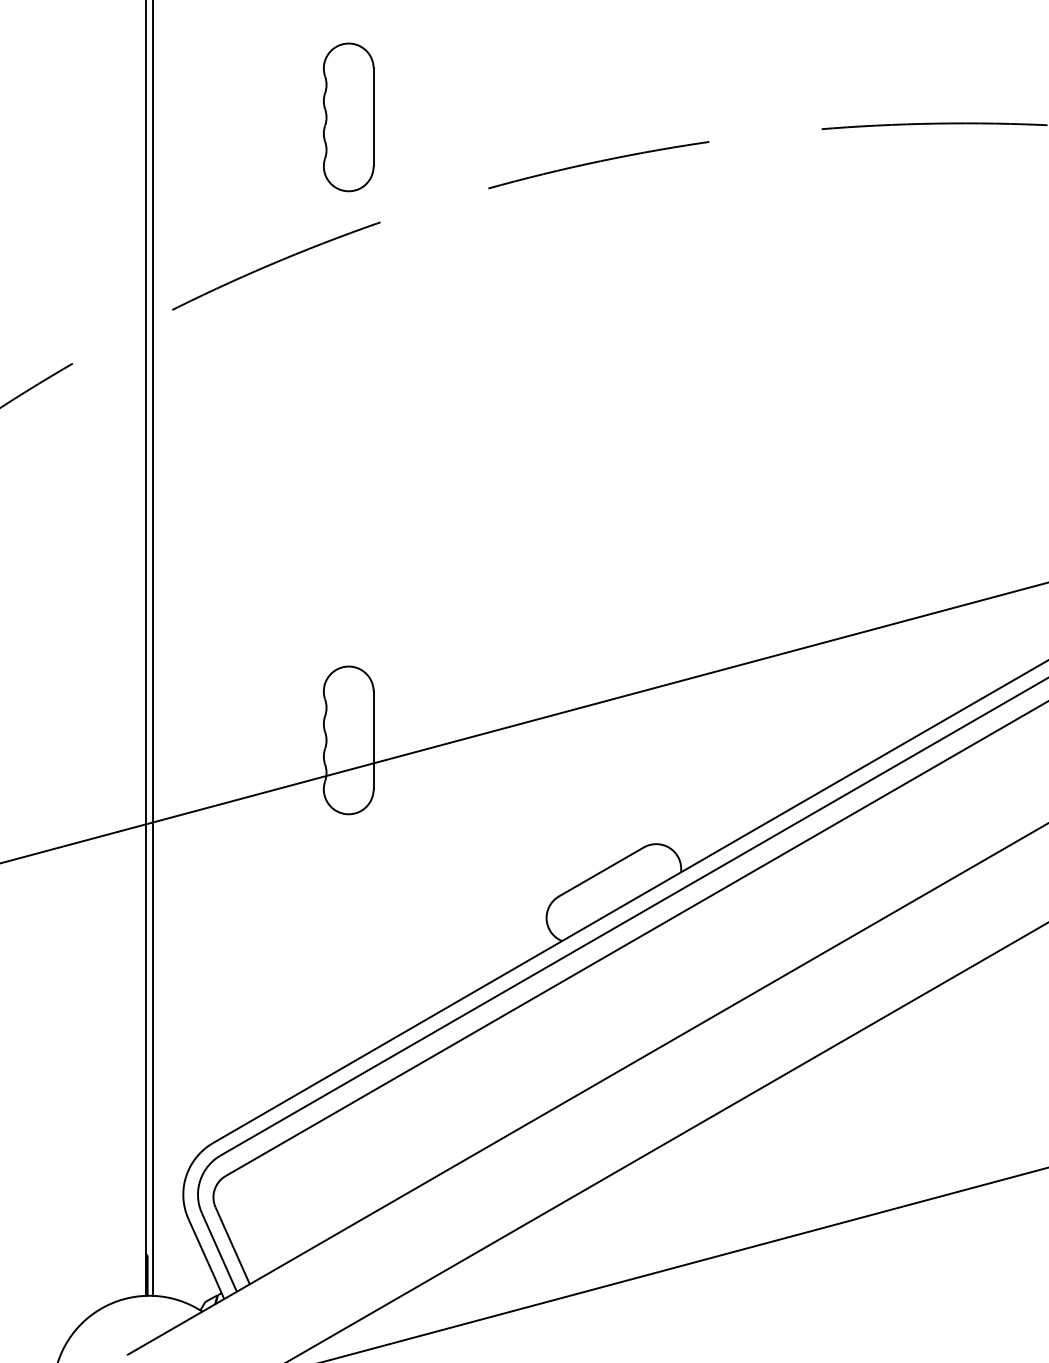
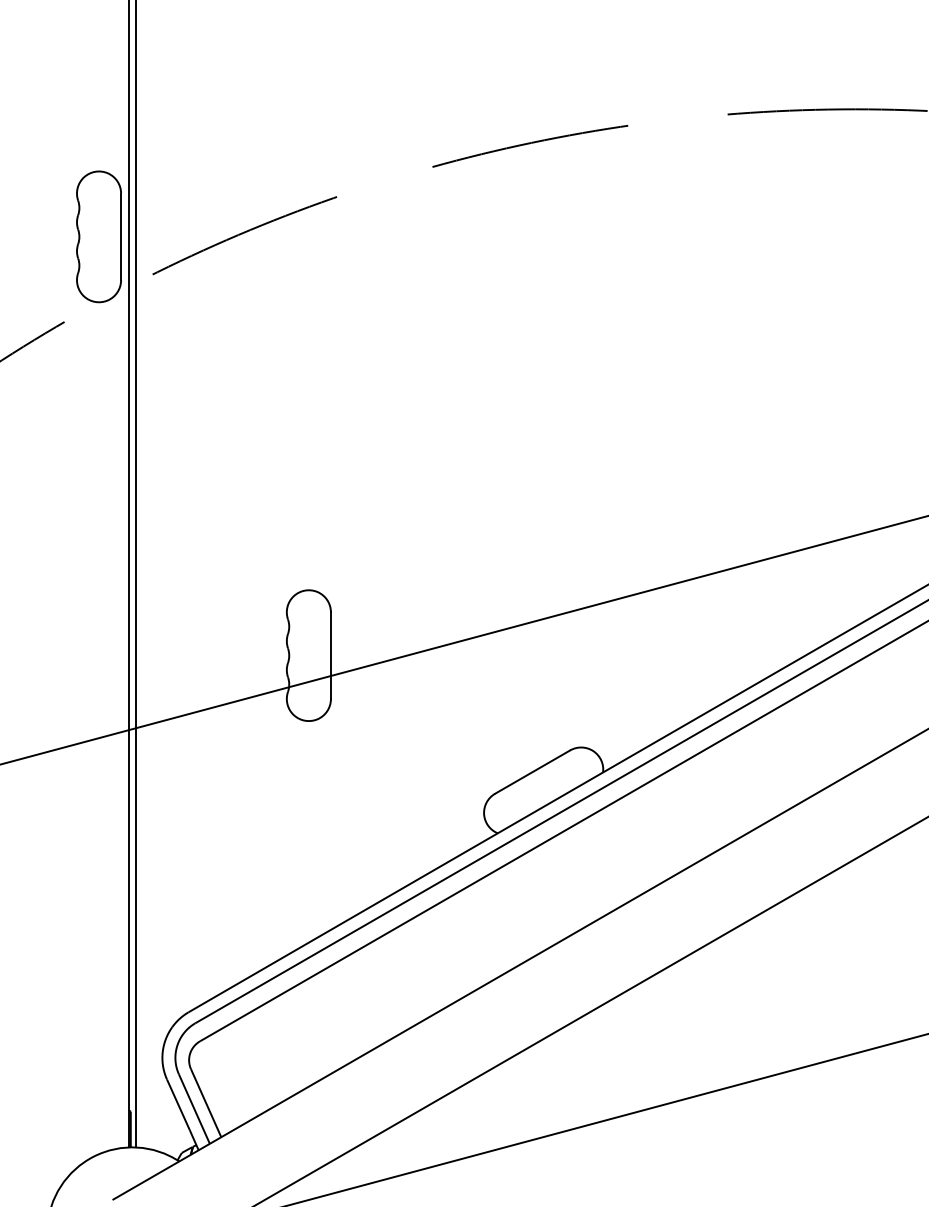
part: (348, 117) -> (98, 236), moved

